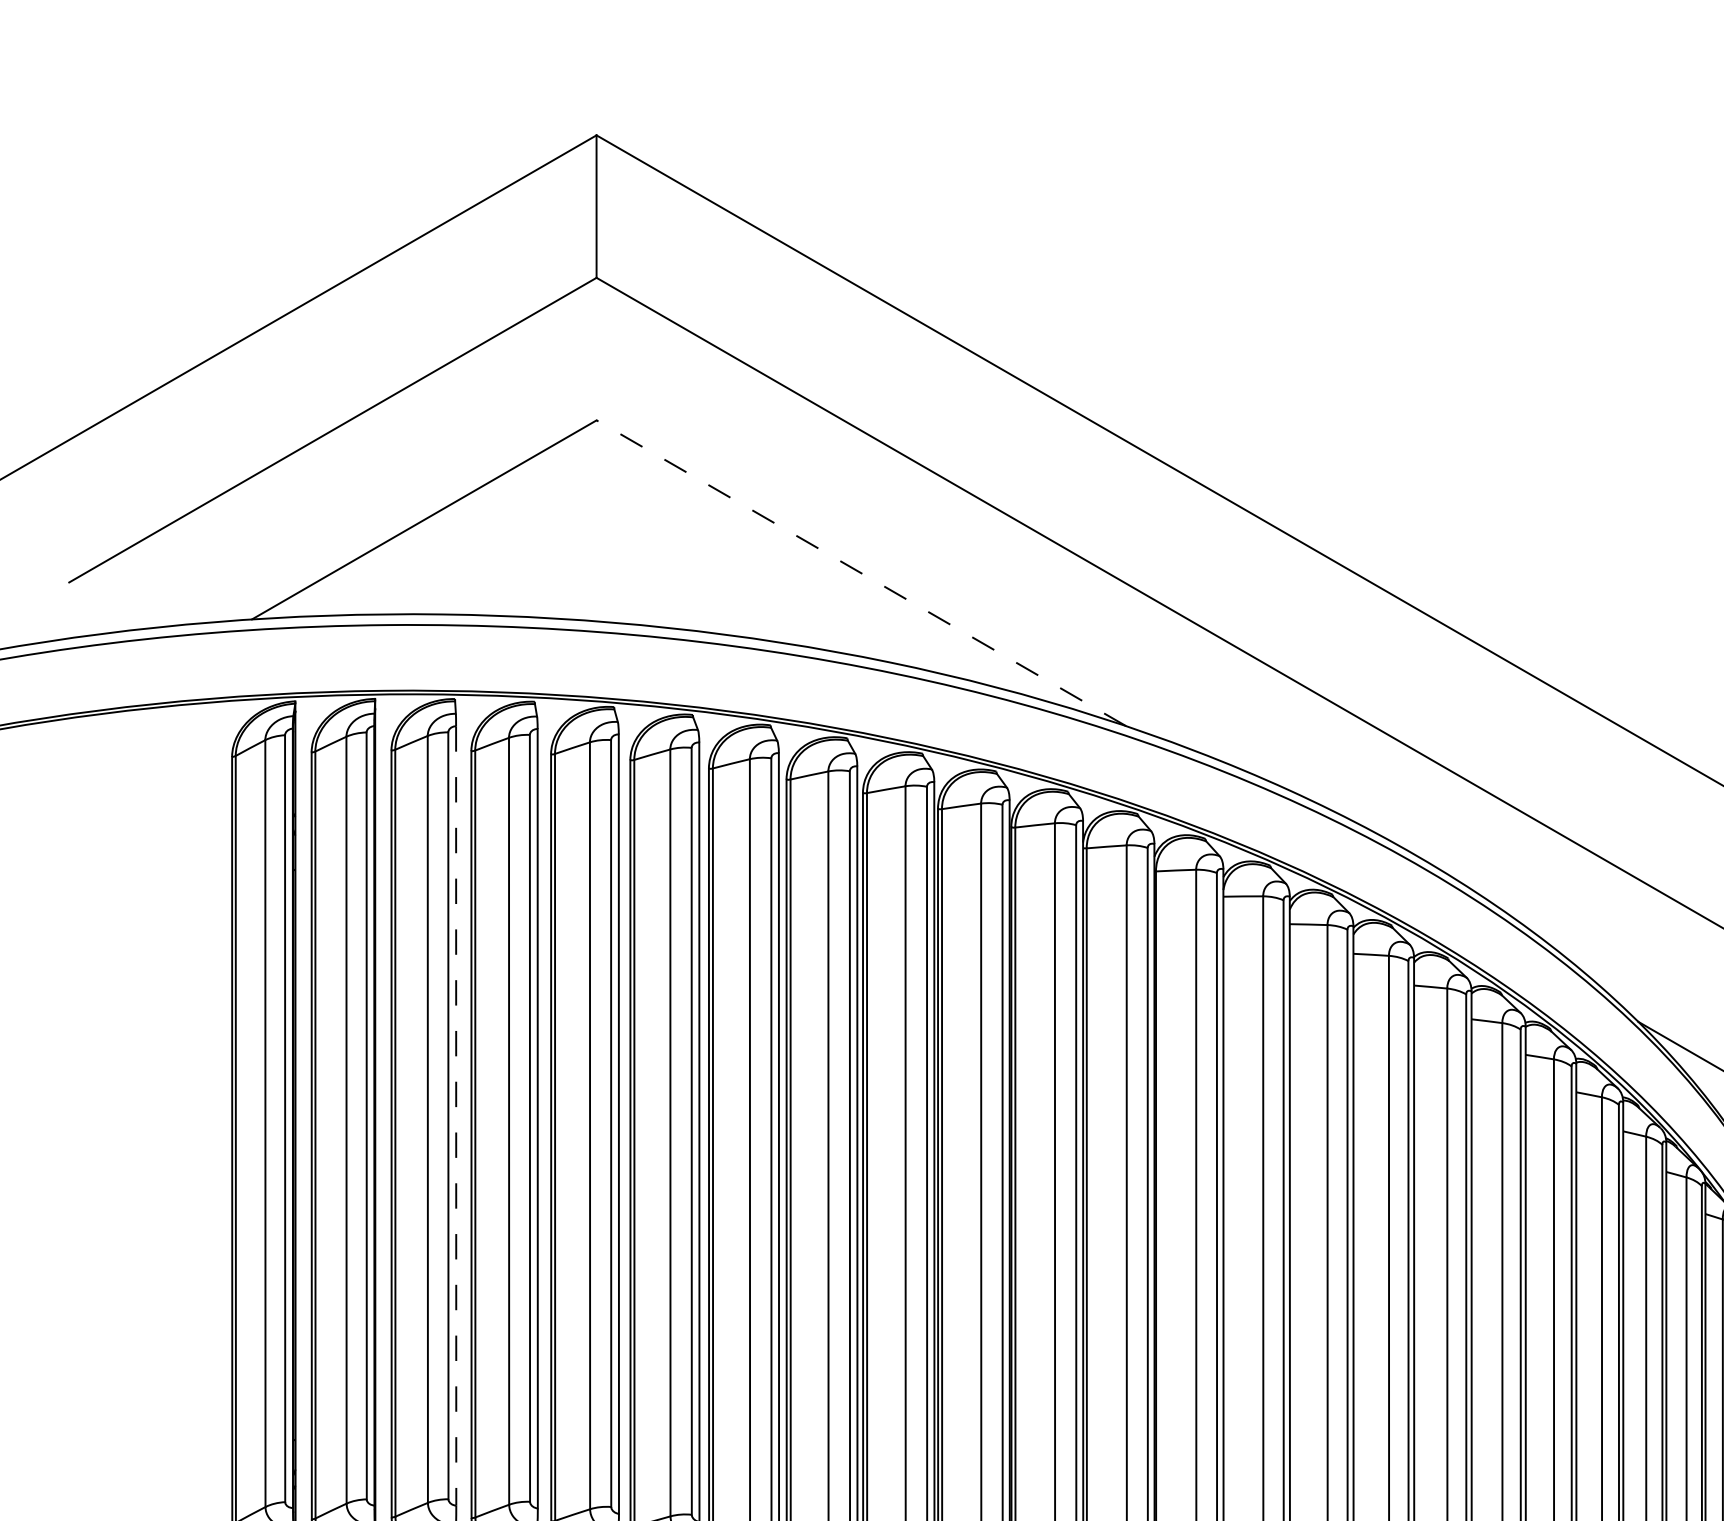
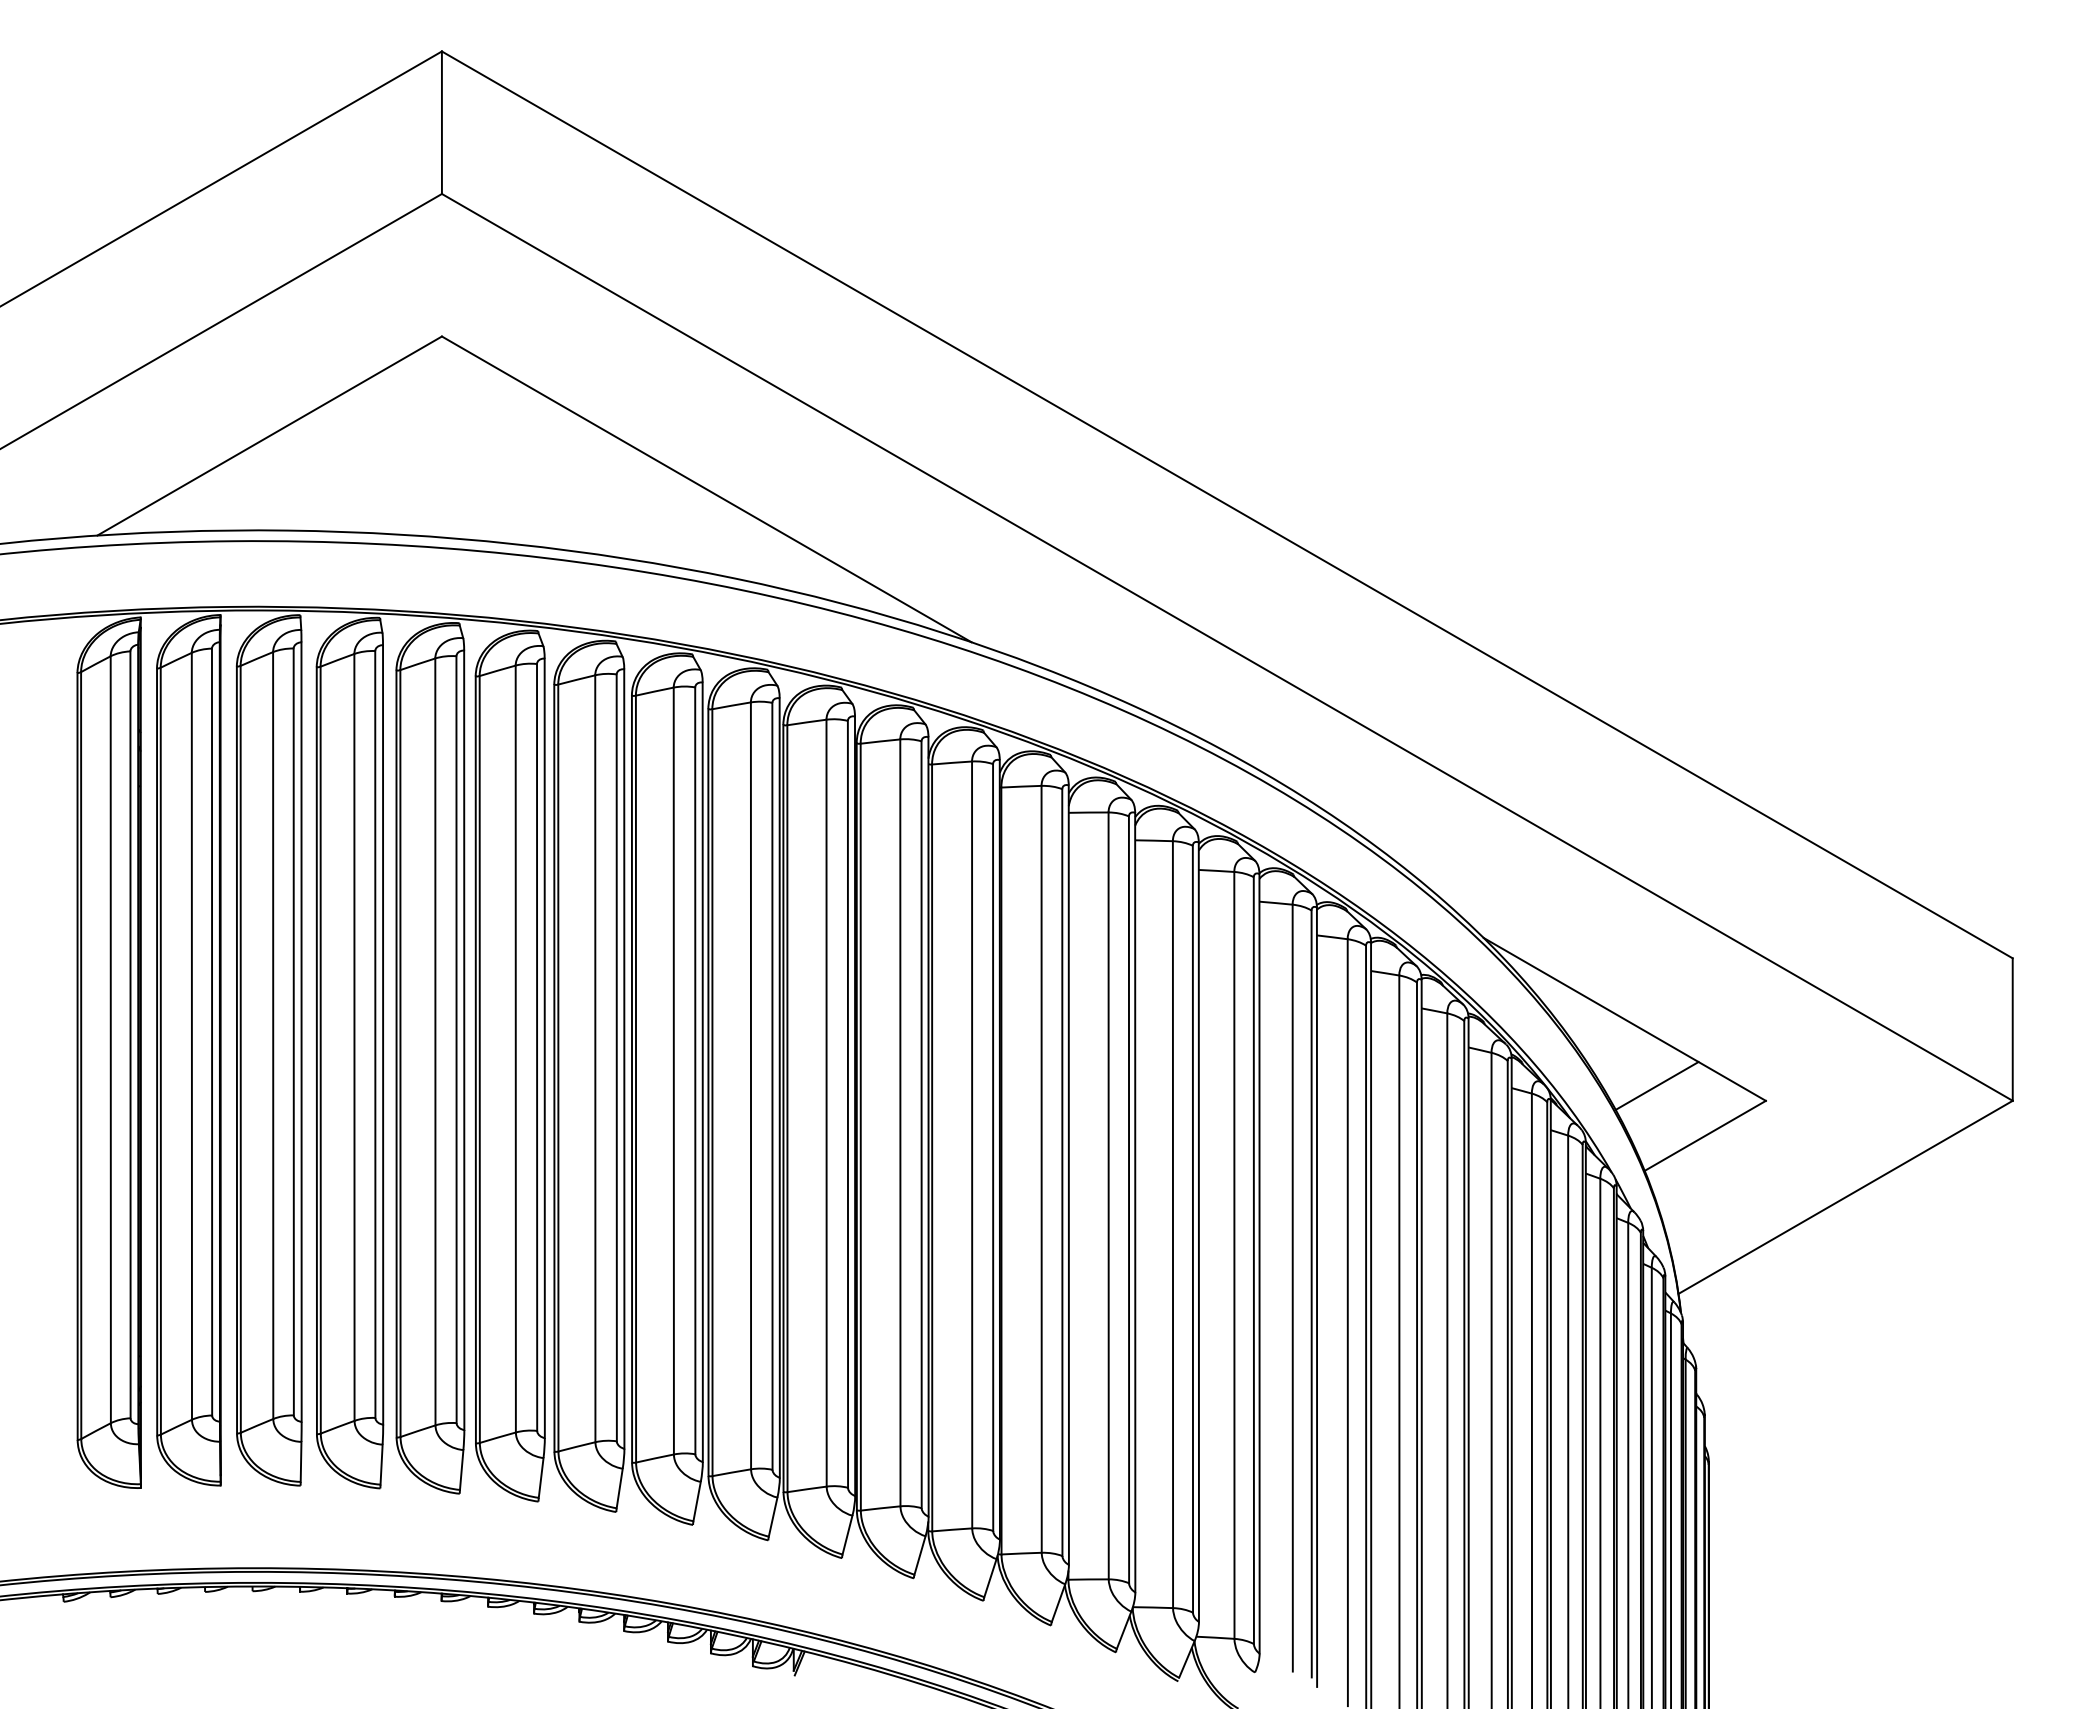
line: (861, 573) -> (706, 489), dashed -> solid
line: (456, 1116) -> (301, 1032), dashed -> solid

